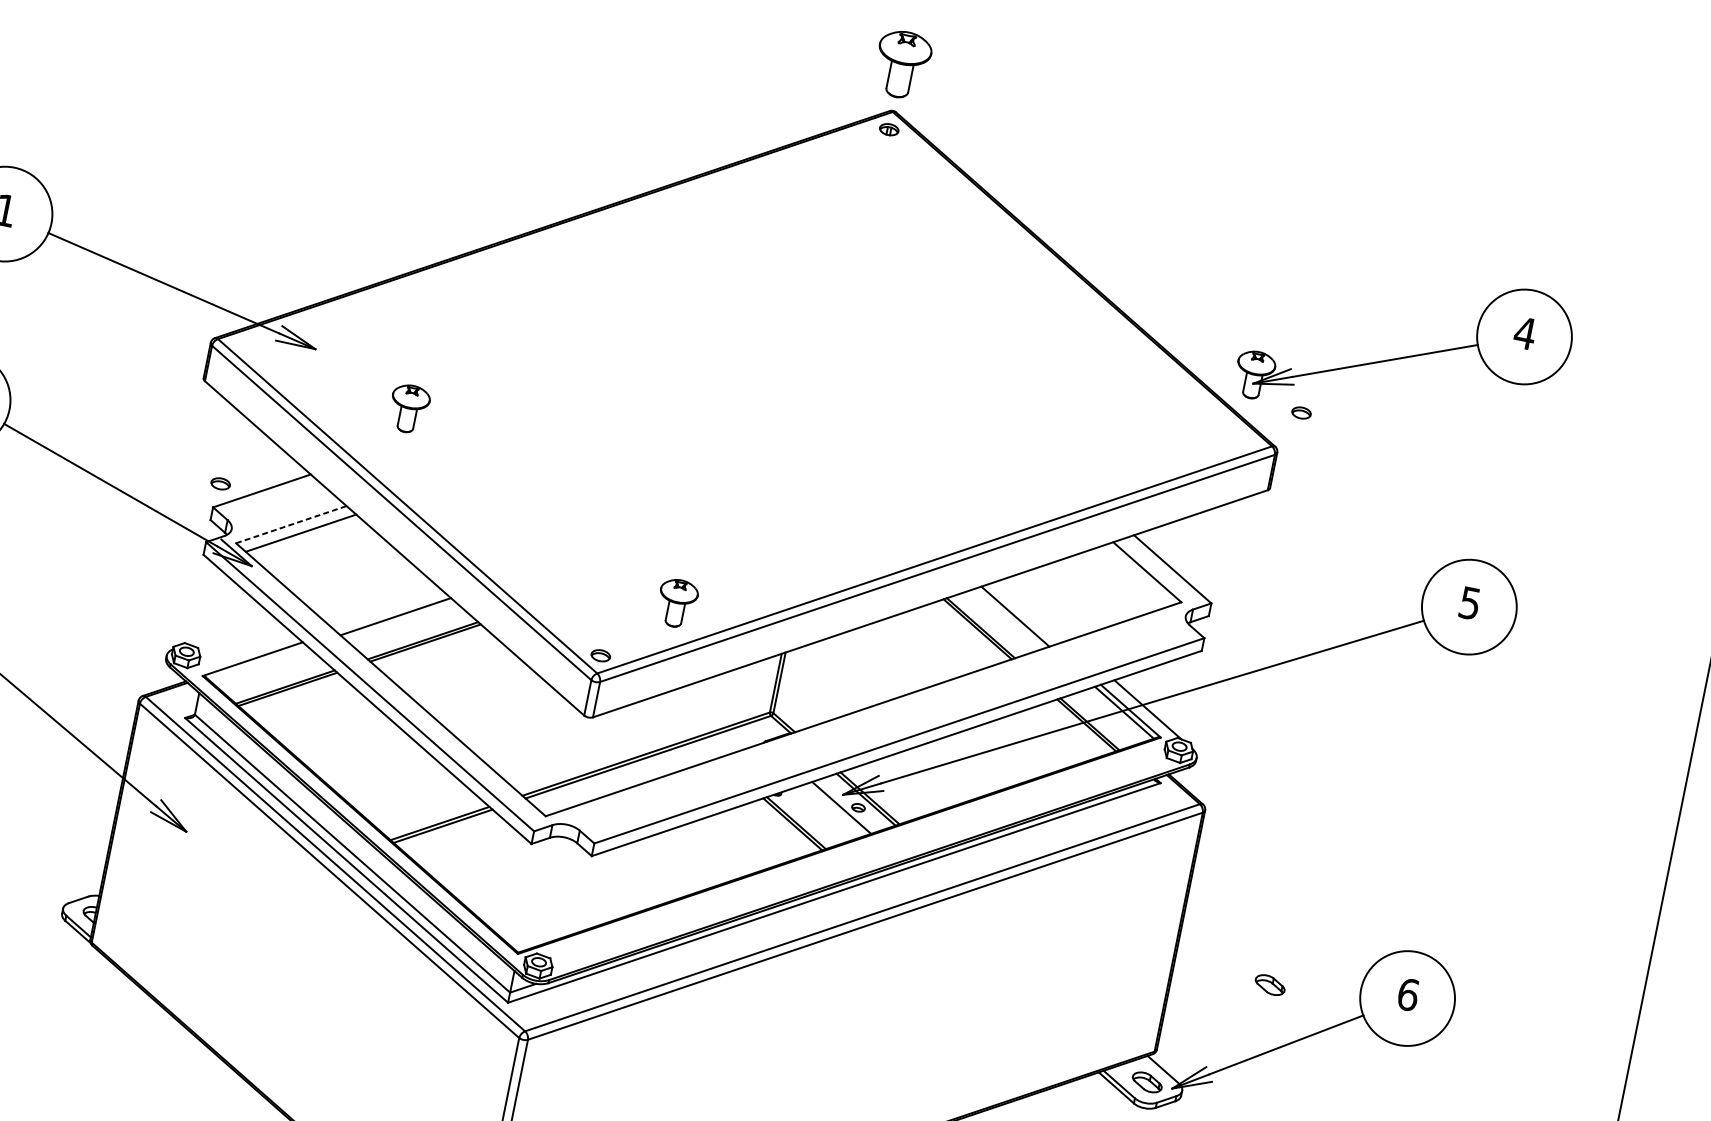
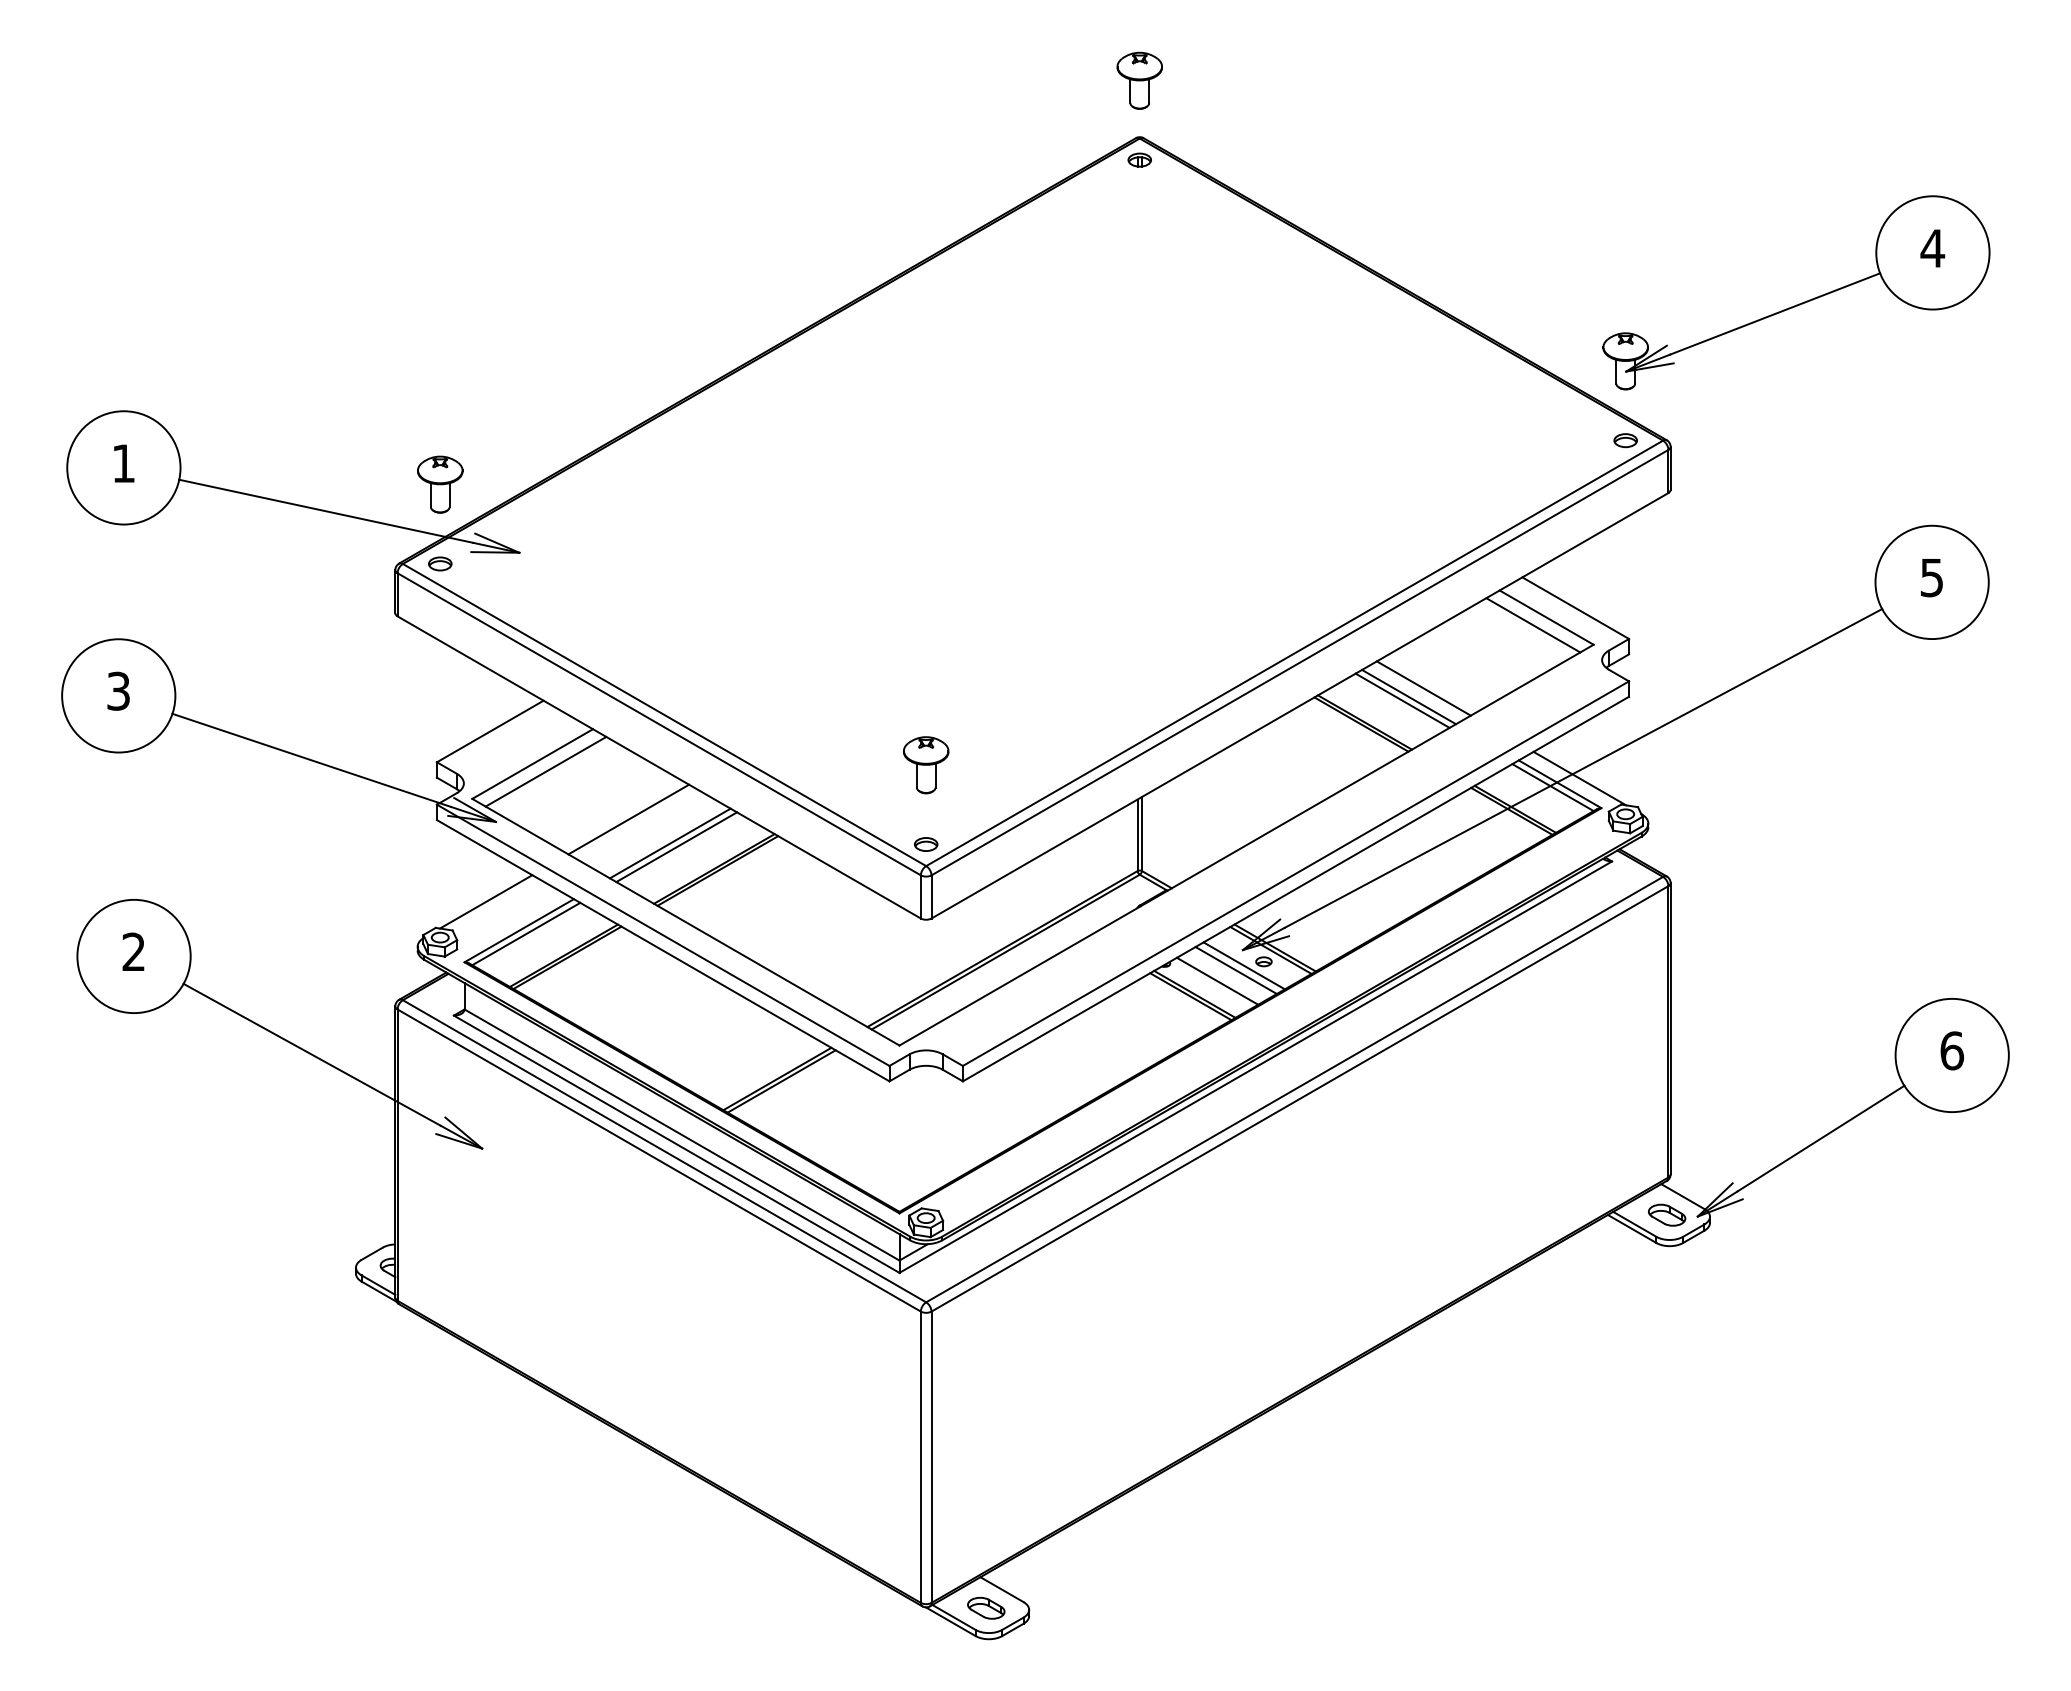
part: (902, 64) -> (1139, 80), size x0.71
part: (409, 408) -> (440, 484), moved
part: (1301, 412) -> (1625, 440), moved
part: (220, 483) -> (440, 563), moved
line: (291, 525) -> (532, 764), dashed -> solid
line: (1135, 576) -> (1533, 625), added
line: (360, 586) -> (628, 819), added
part: (677, 603) -> (926, 765), moved
line: (1034, 610) -> (1423, 688), added
line: (390, 612) -> (669, 843), added
line: (1021, 614) -> (1409, 696), added
line: (229, 629) -> (485, 901), added
line: (258, 662) -> (526, 933), added
line: (833, 810) -> (1235, 970), added
line: (817, 815) -> (1217, 980), added
part: (1270, 984) -> (1788, 1071), removed

